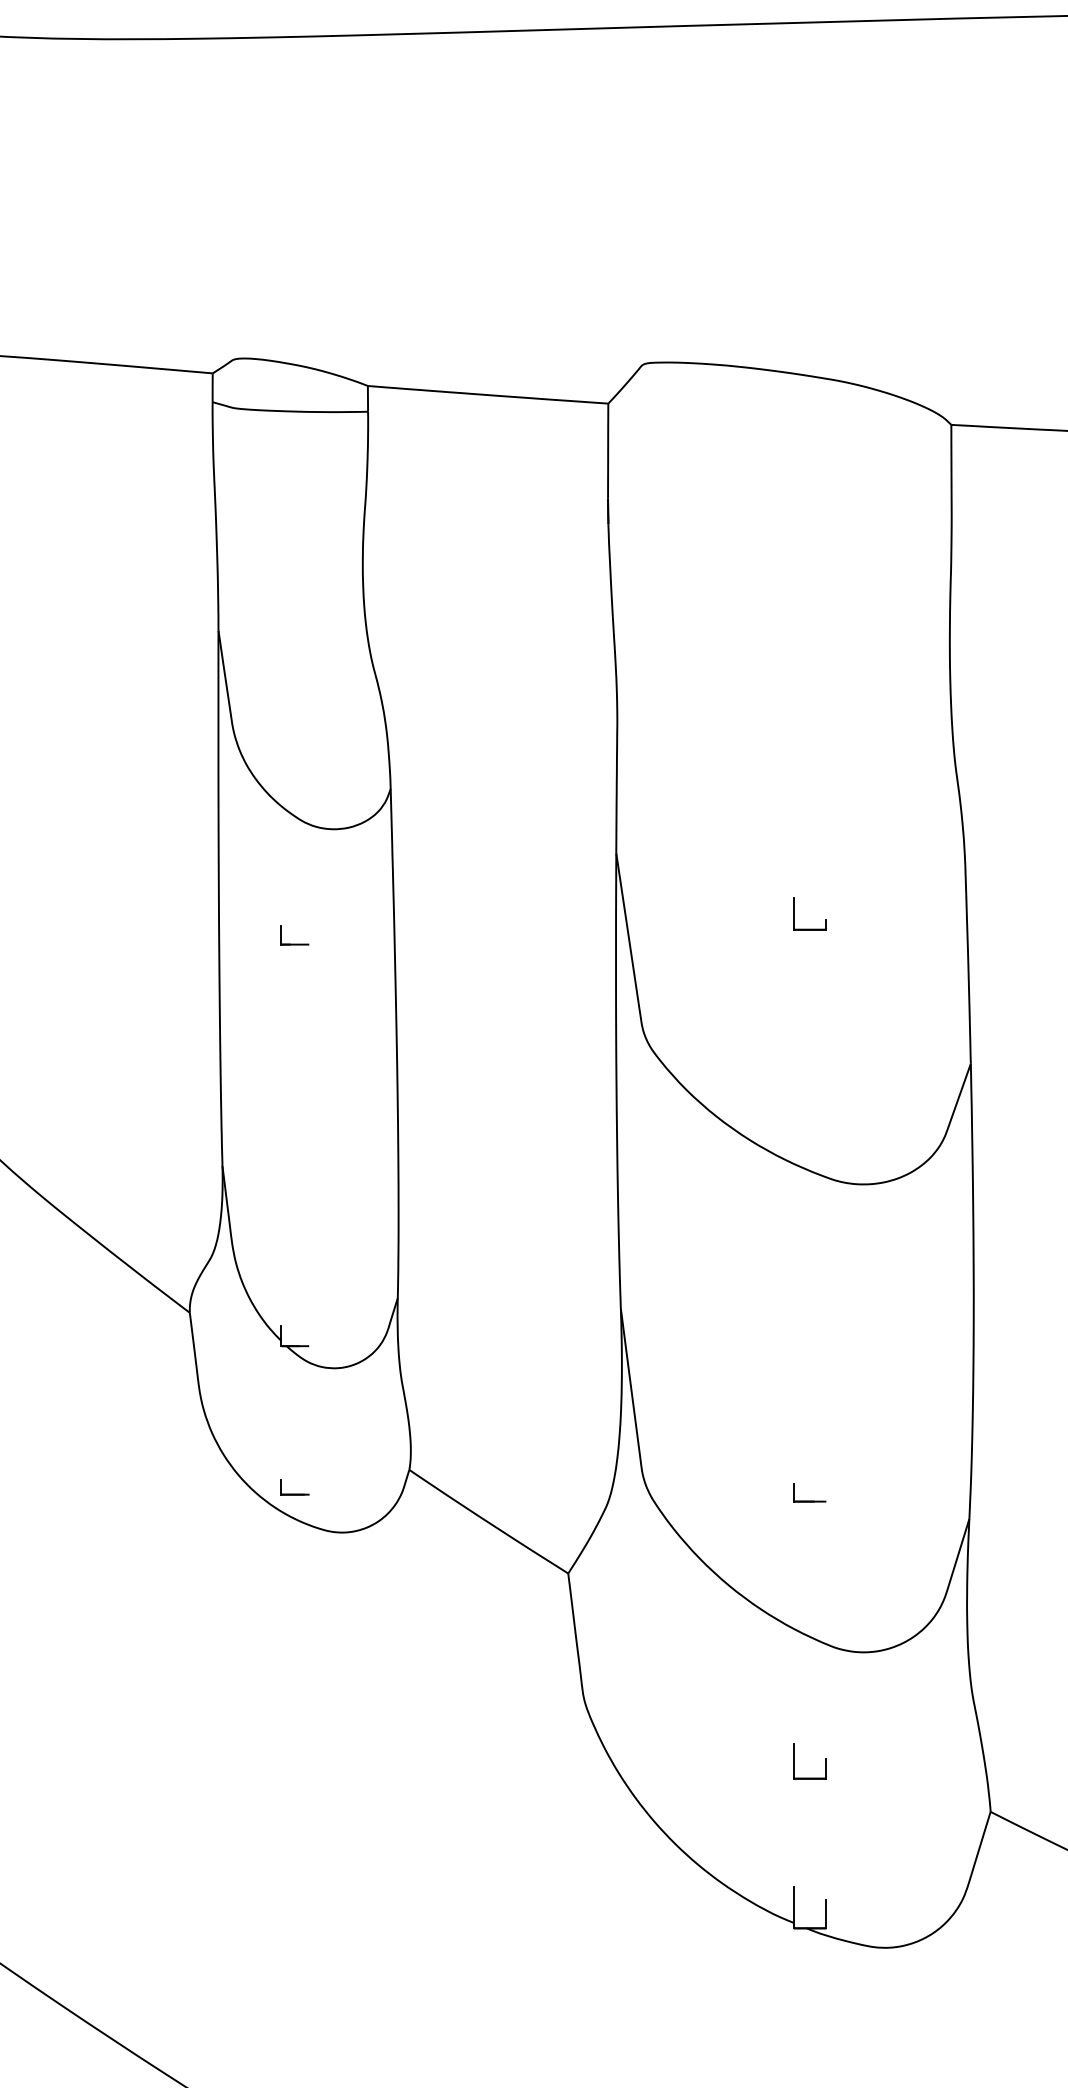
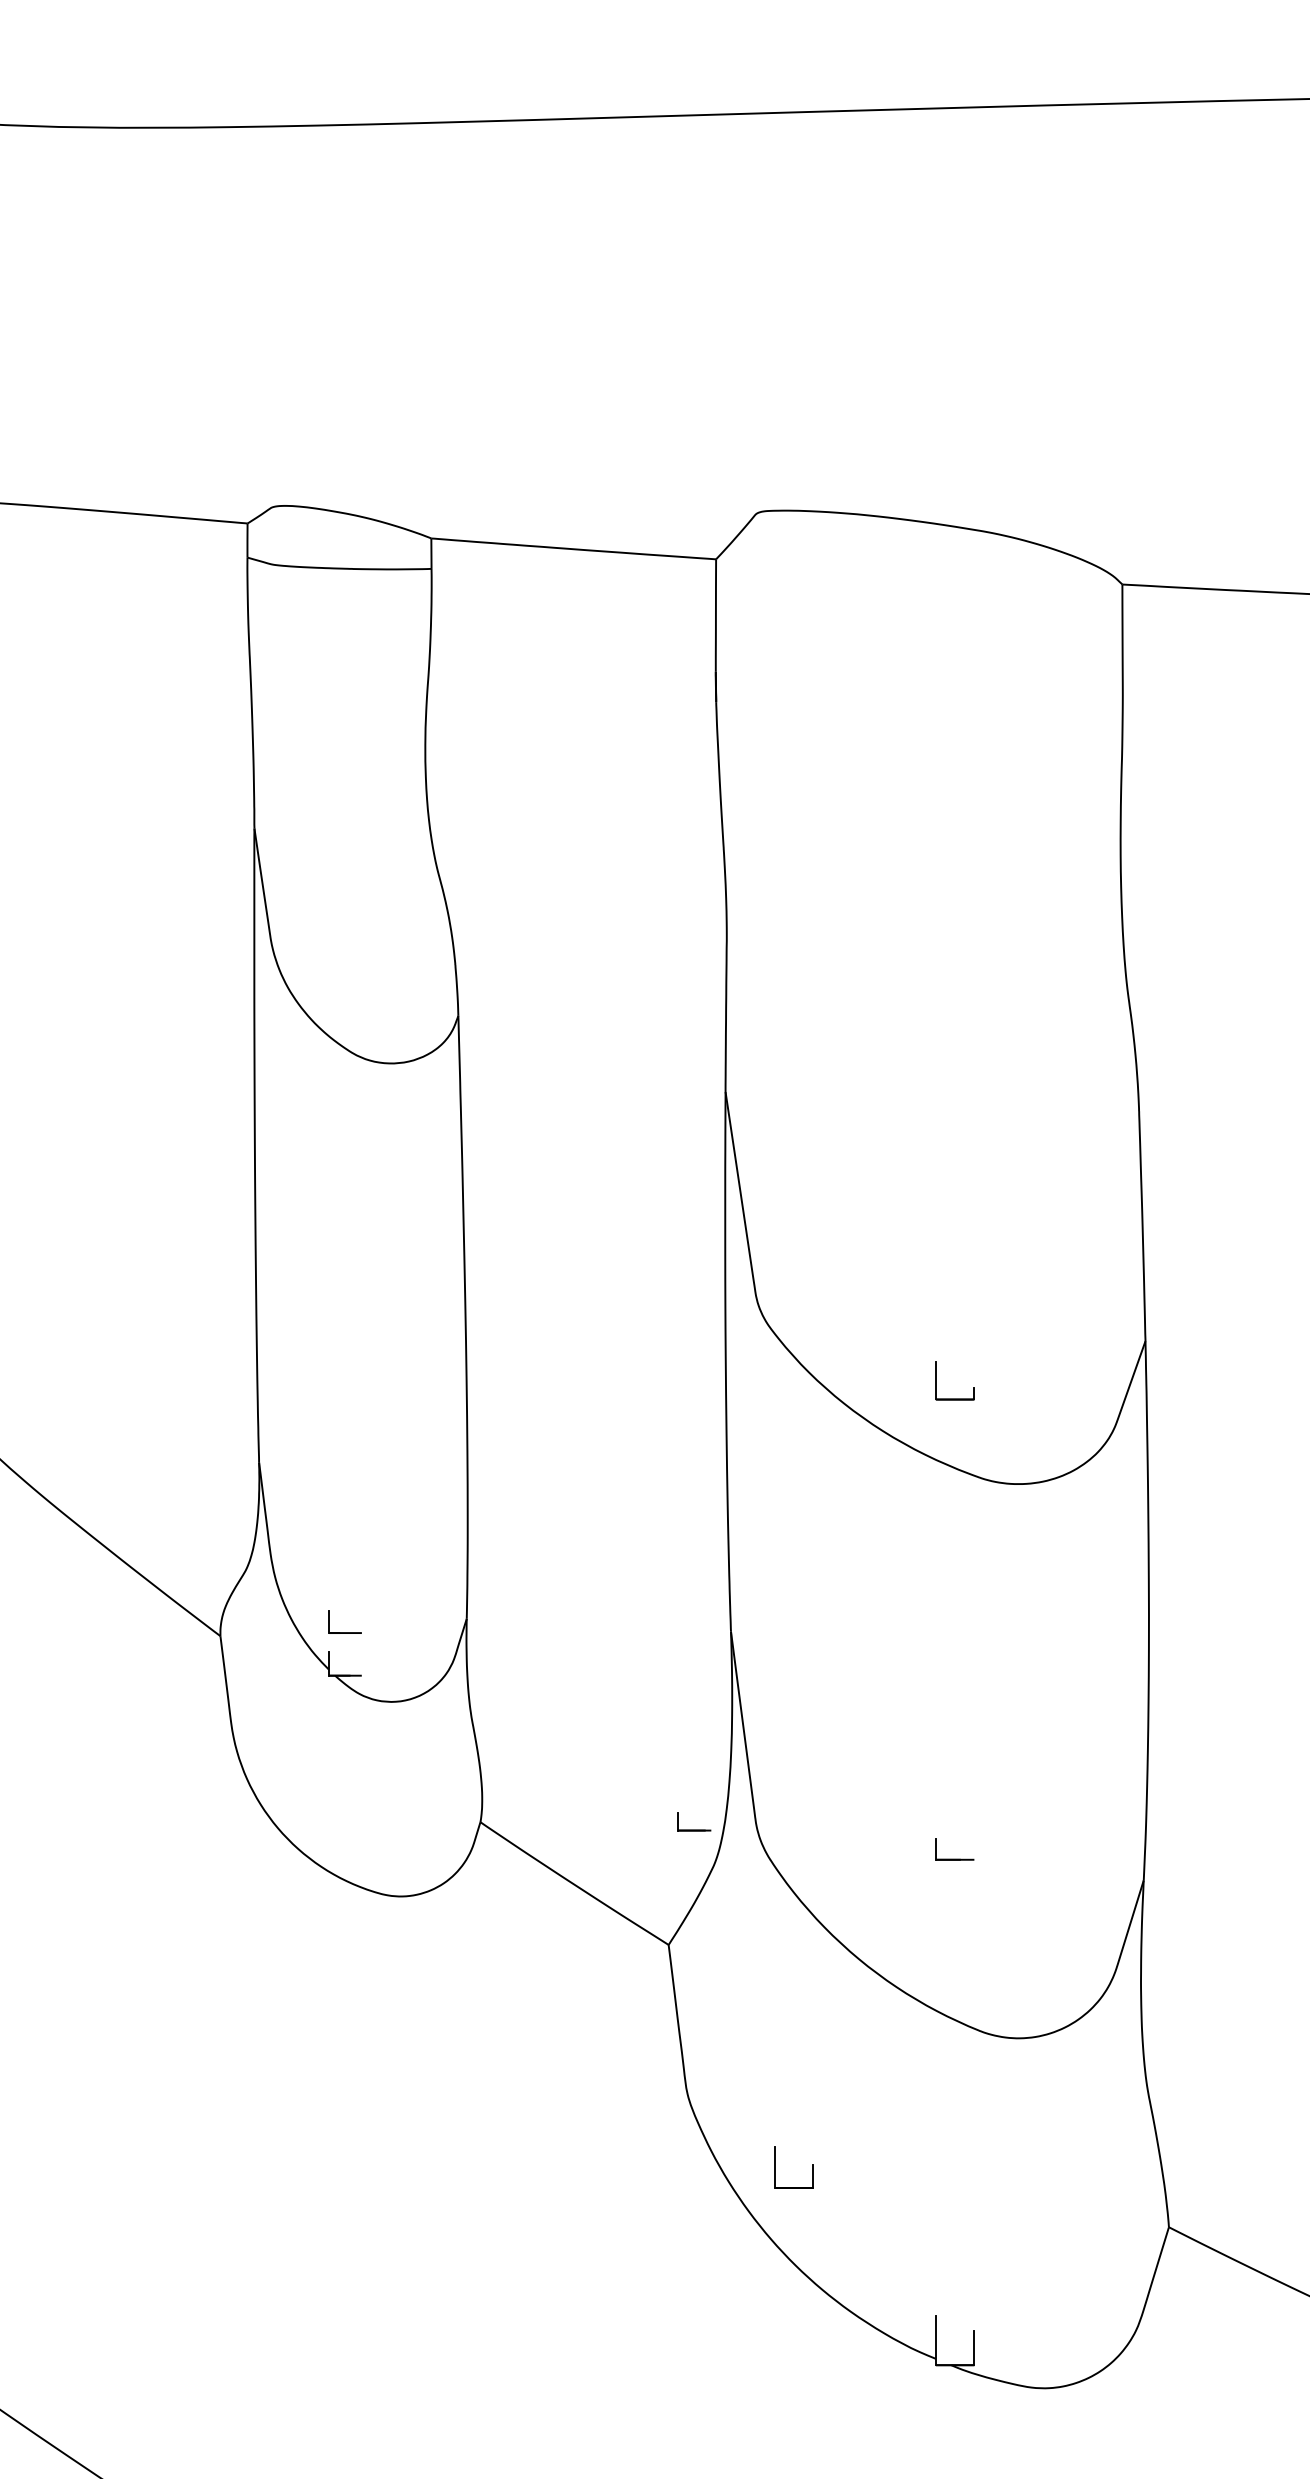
part: (794, 913) -> (936, 1380), moved
part: (294, 944) -> (344, 1632), moved
part: (295, 1493) -> (694, 1829), moved
part: (794, 1761) -> (775, 2167), moved

